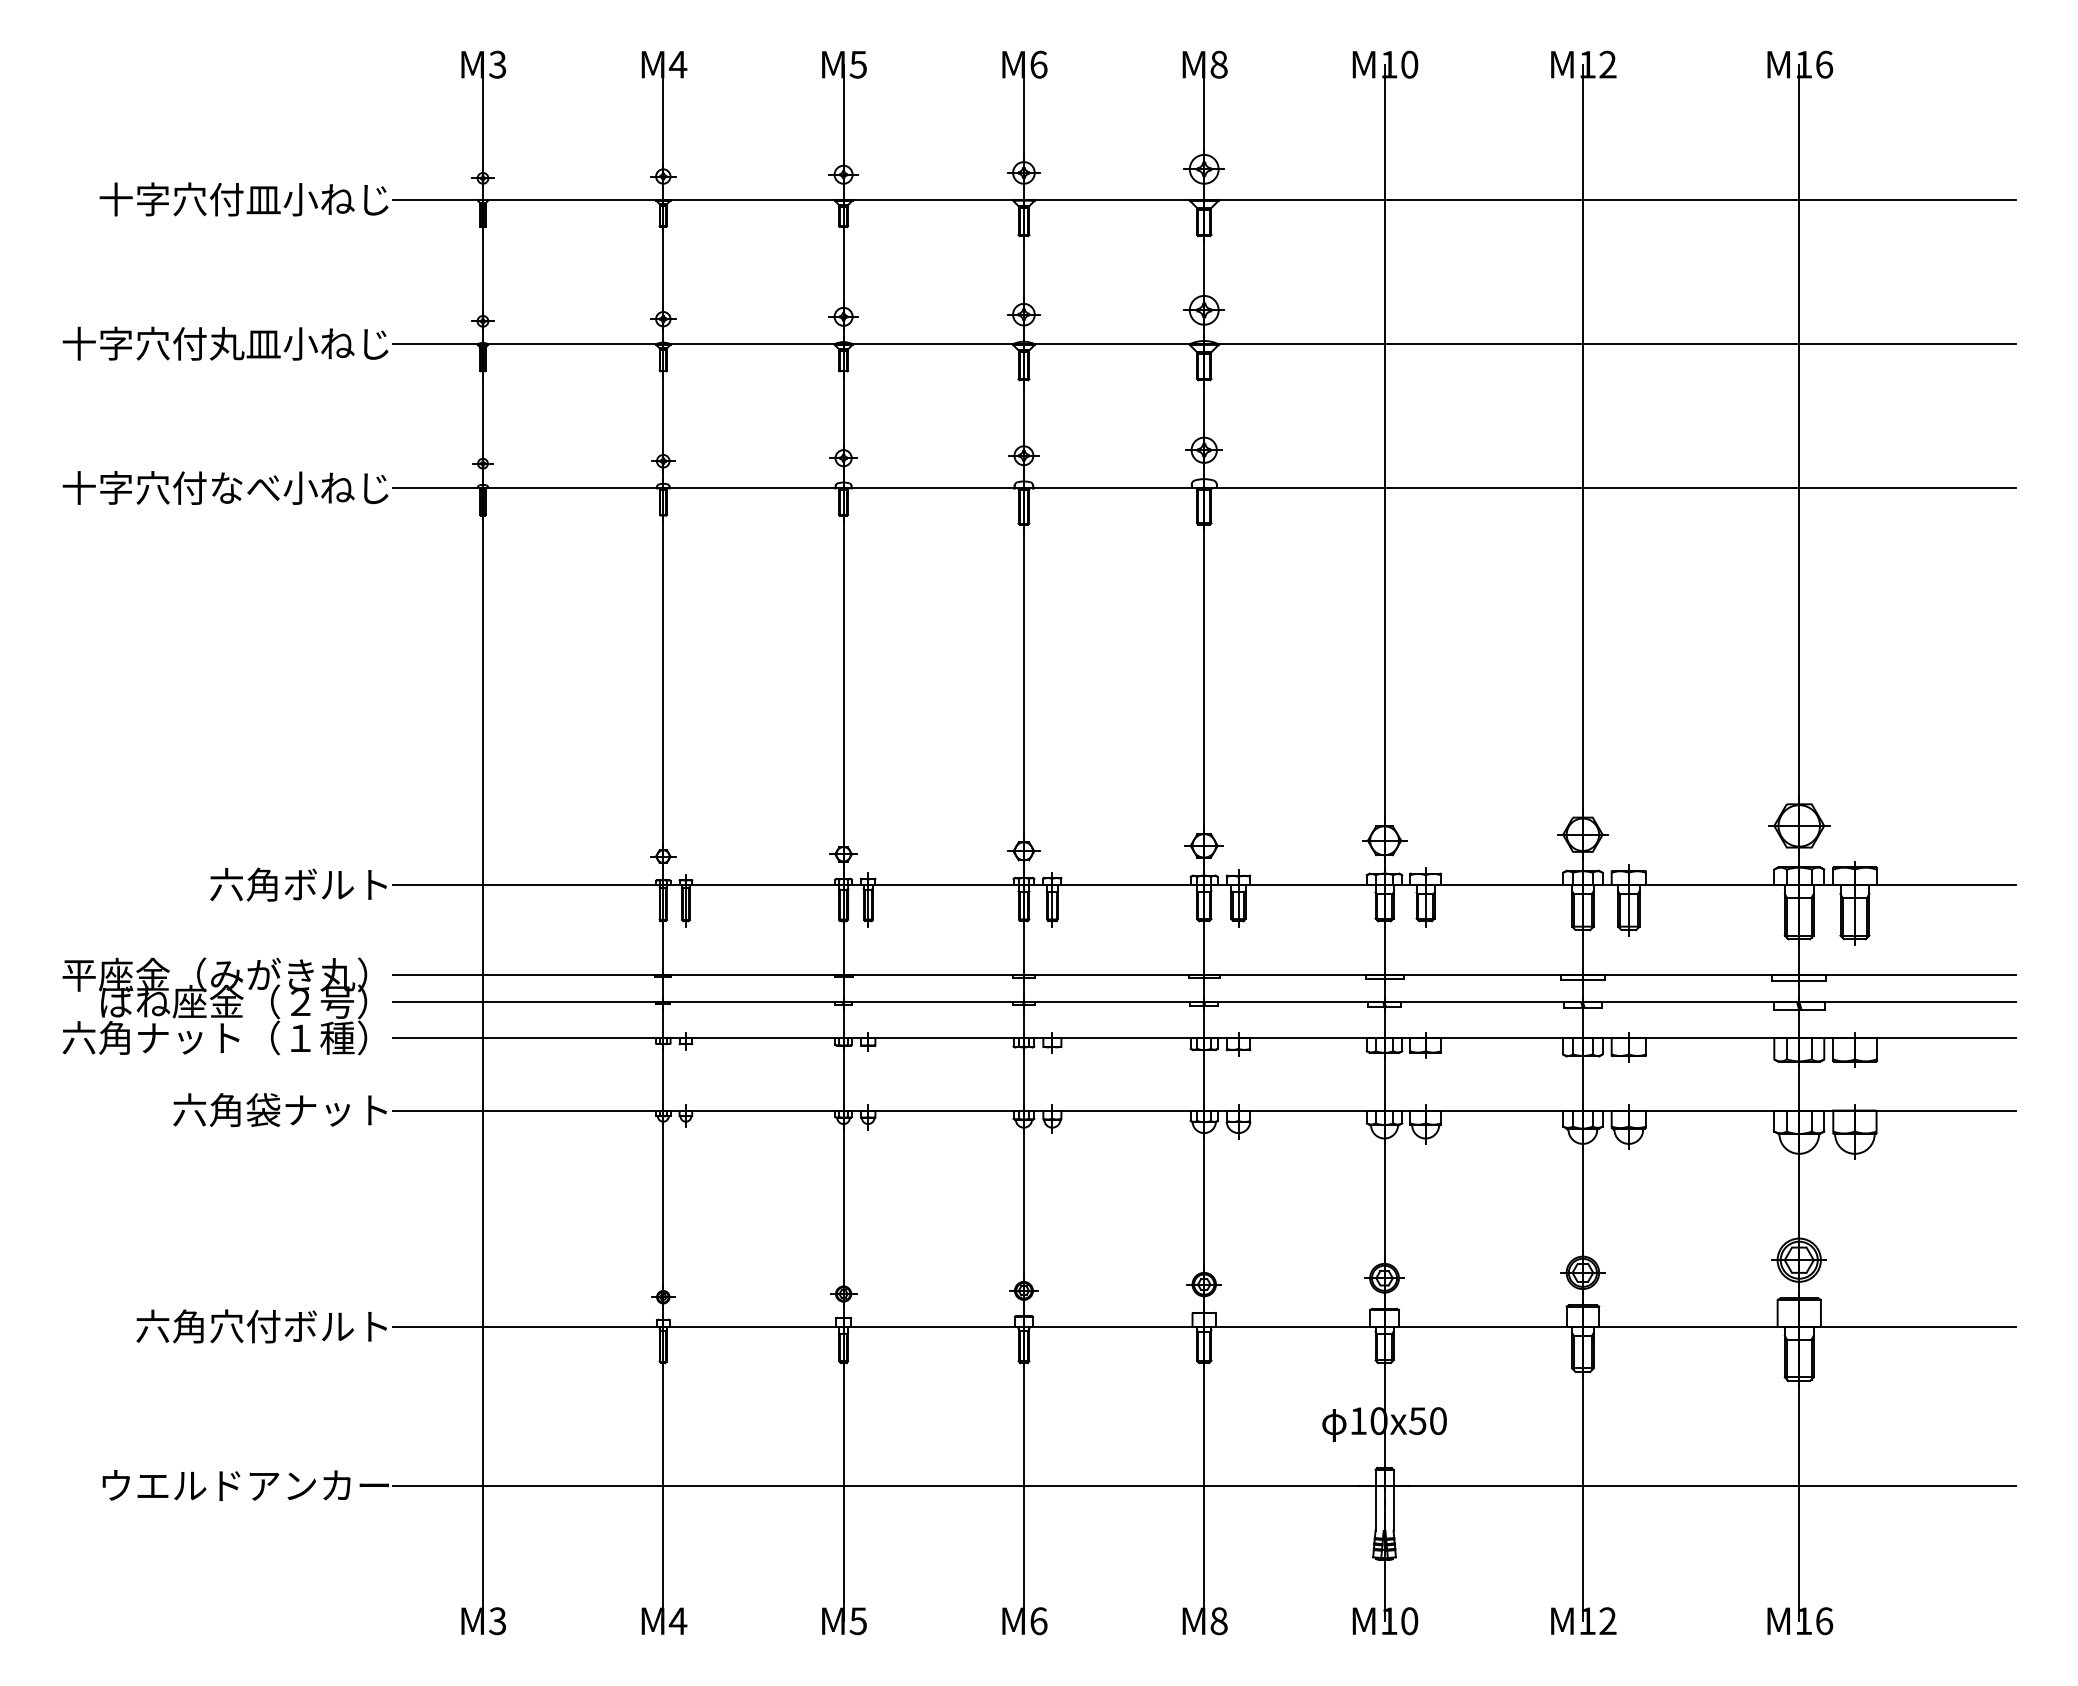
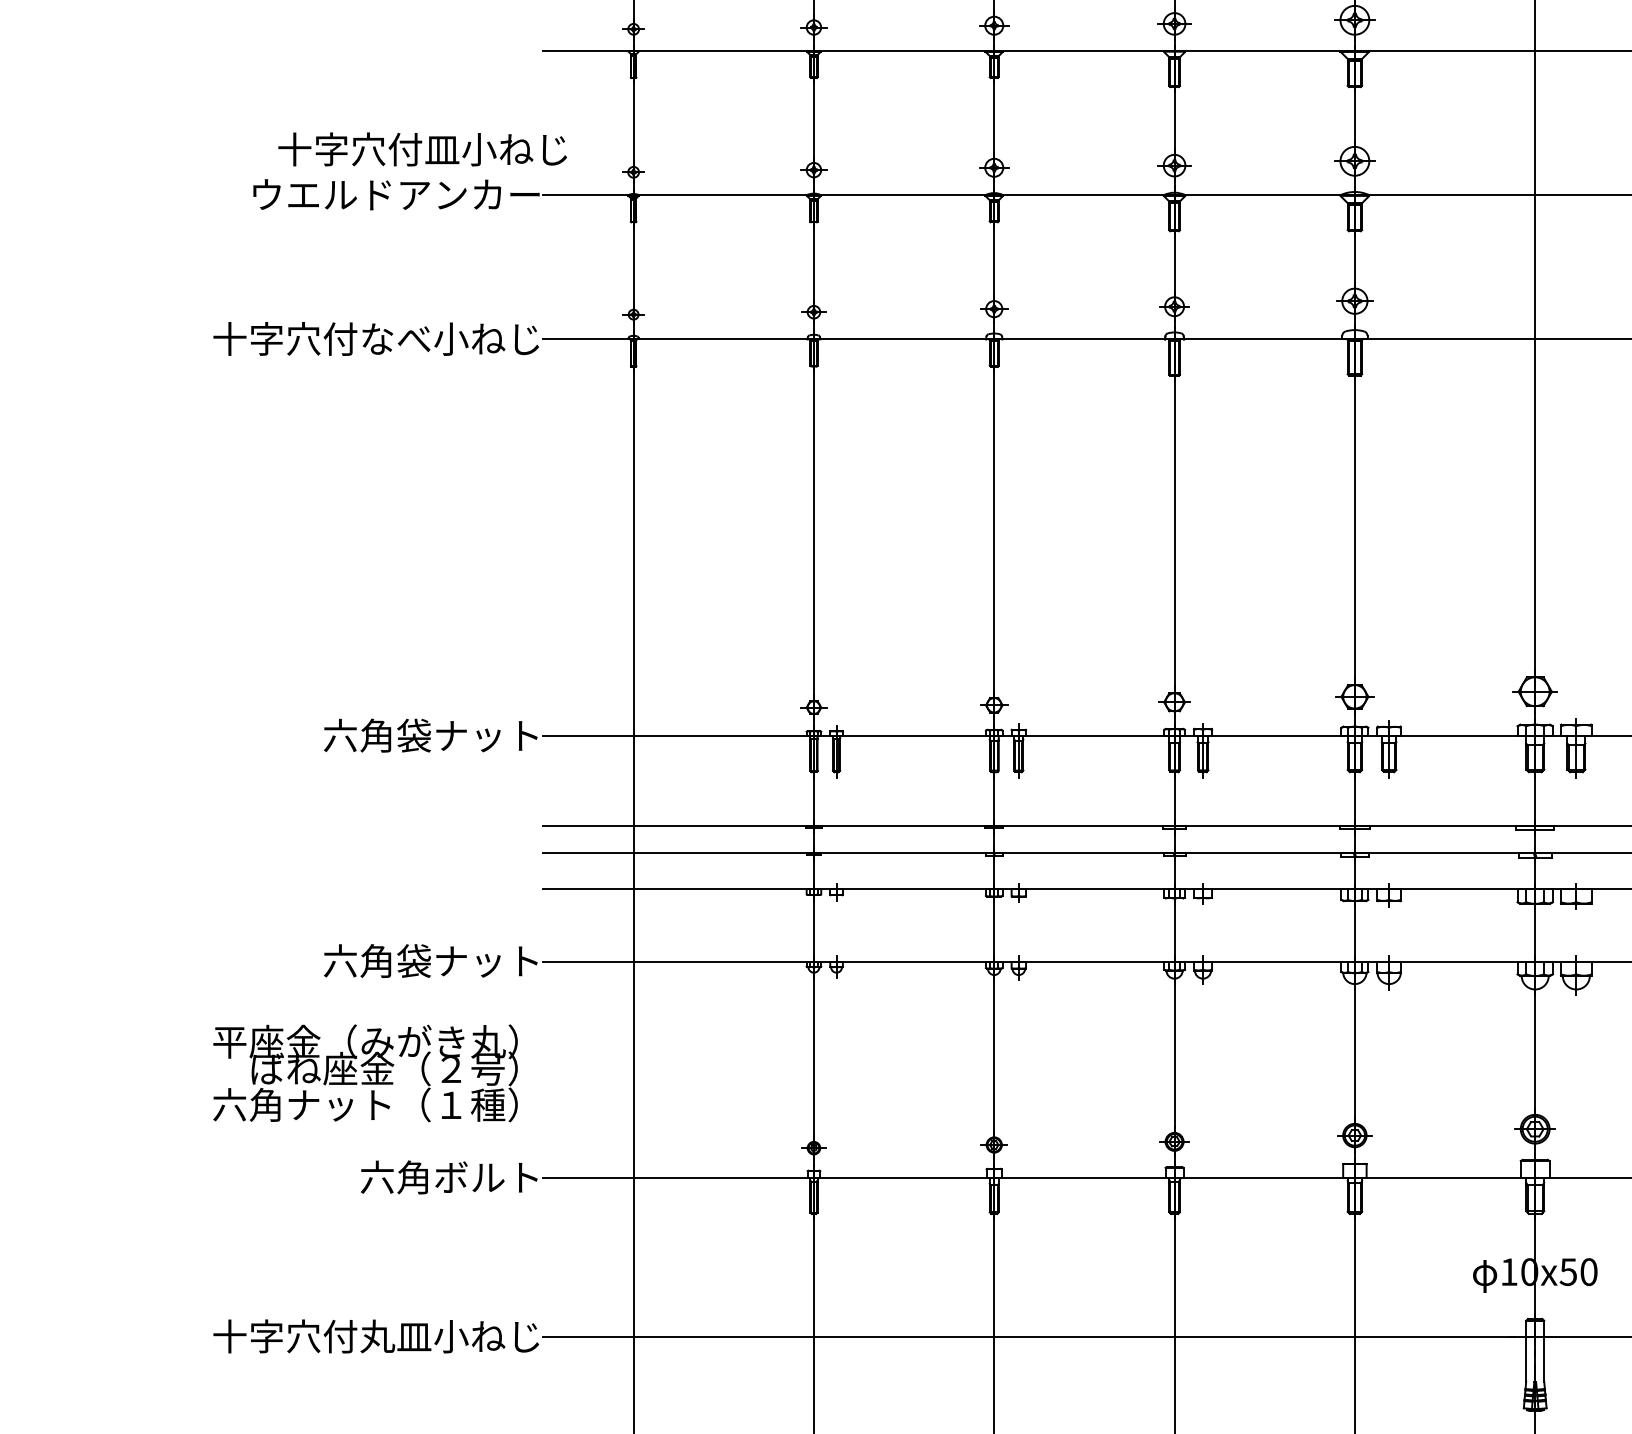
text: (243, 199) -> (422, 149), moved
text: (225, 343) -> (376, 194), 十字穴付丸皿小ねじ -> ウエルドアンカー
text: (263, 884) -> (414, 735), 六角ボルト -> 六角袋ナット
text: (214, 1006) -> (365, 1073), moved
text: (208, 1326) -> (359, 1177), 六角穴付ボルト -> 六角ボルト
text: (225, 1485) -> (376, 1336), ウエルドアンカー -> 十字穴付丸皿小ねじ

